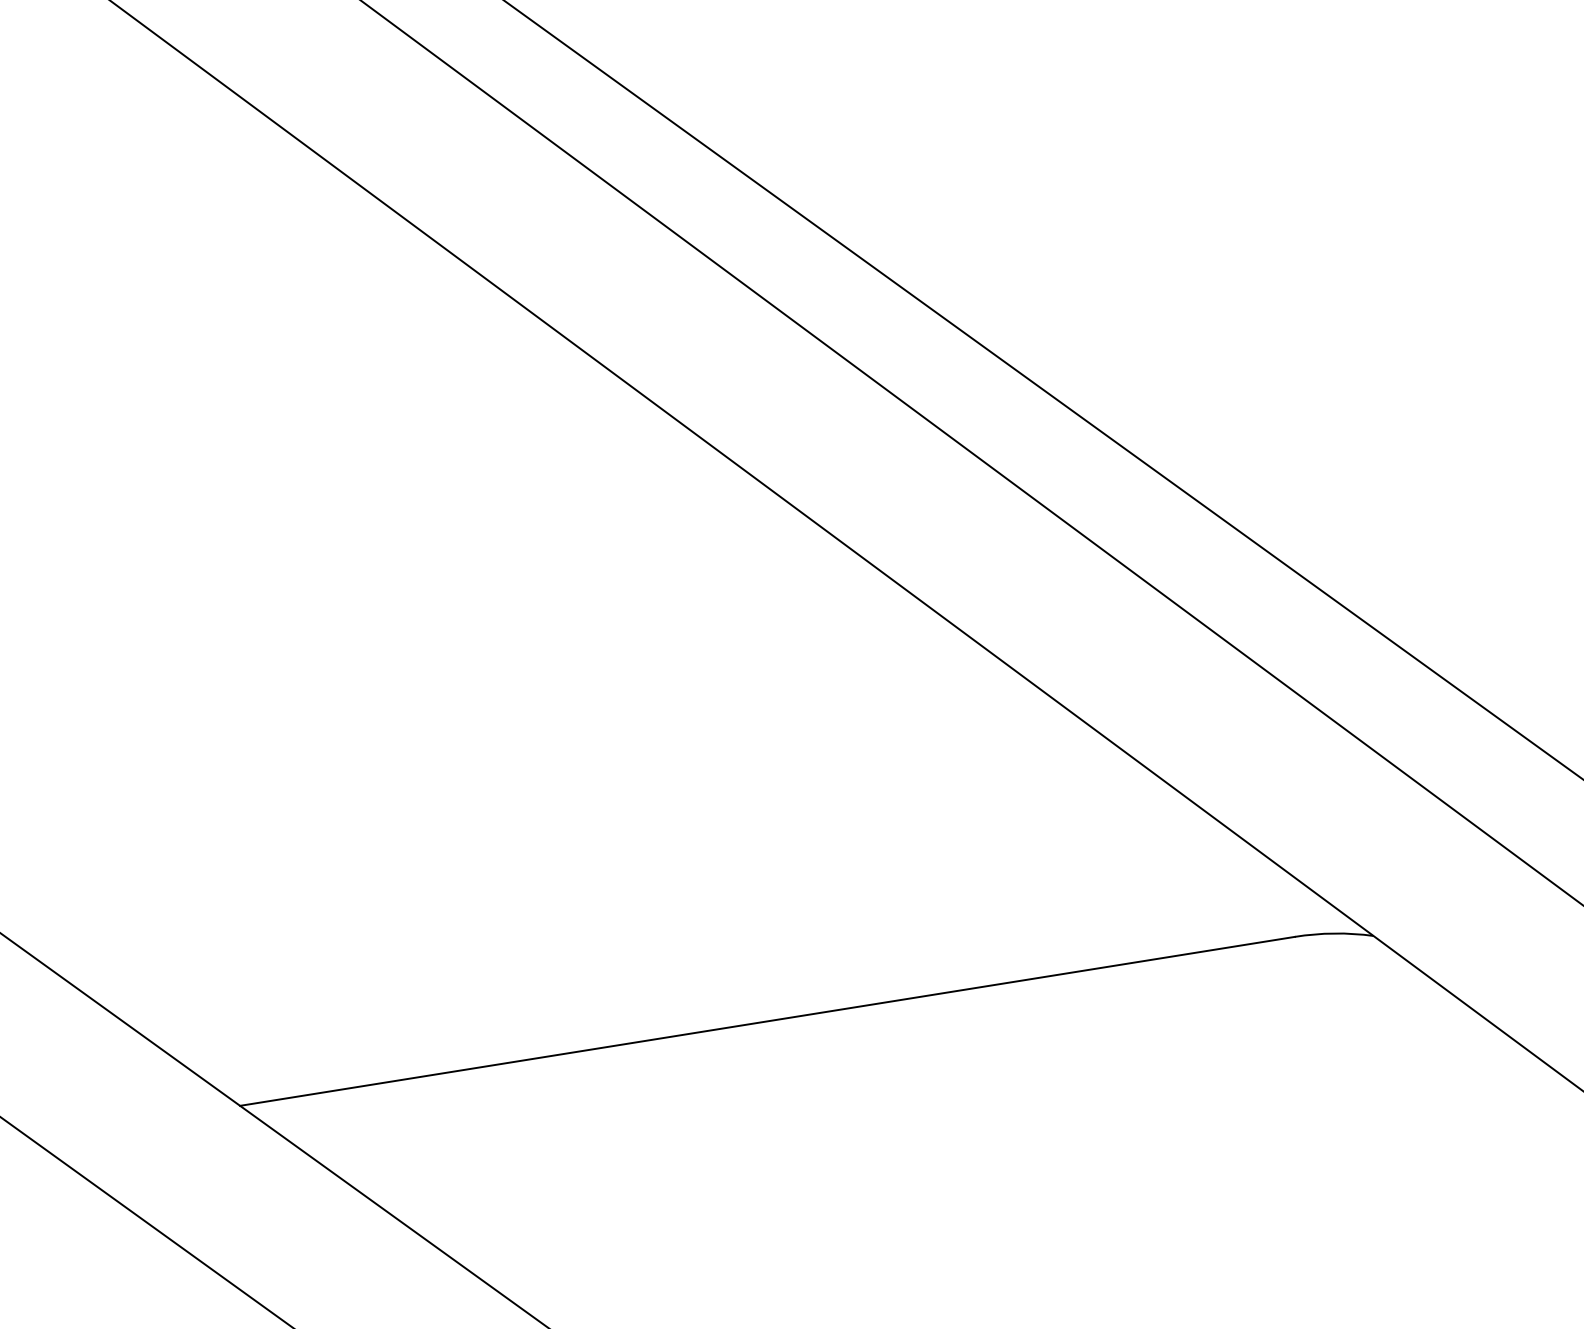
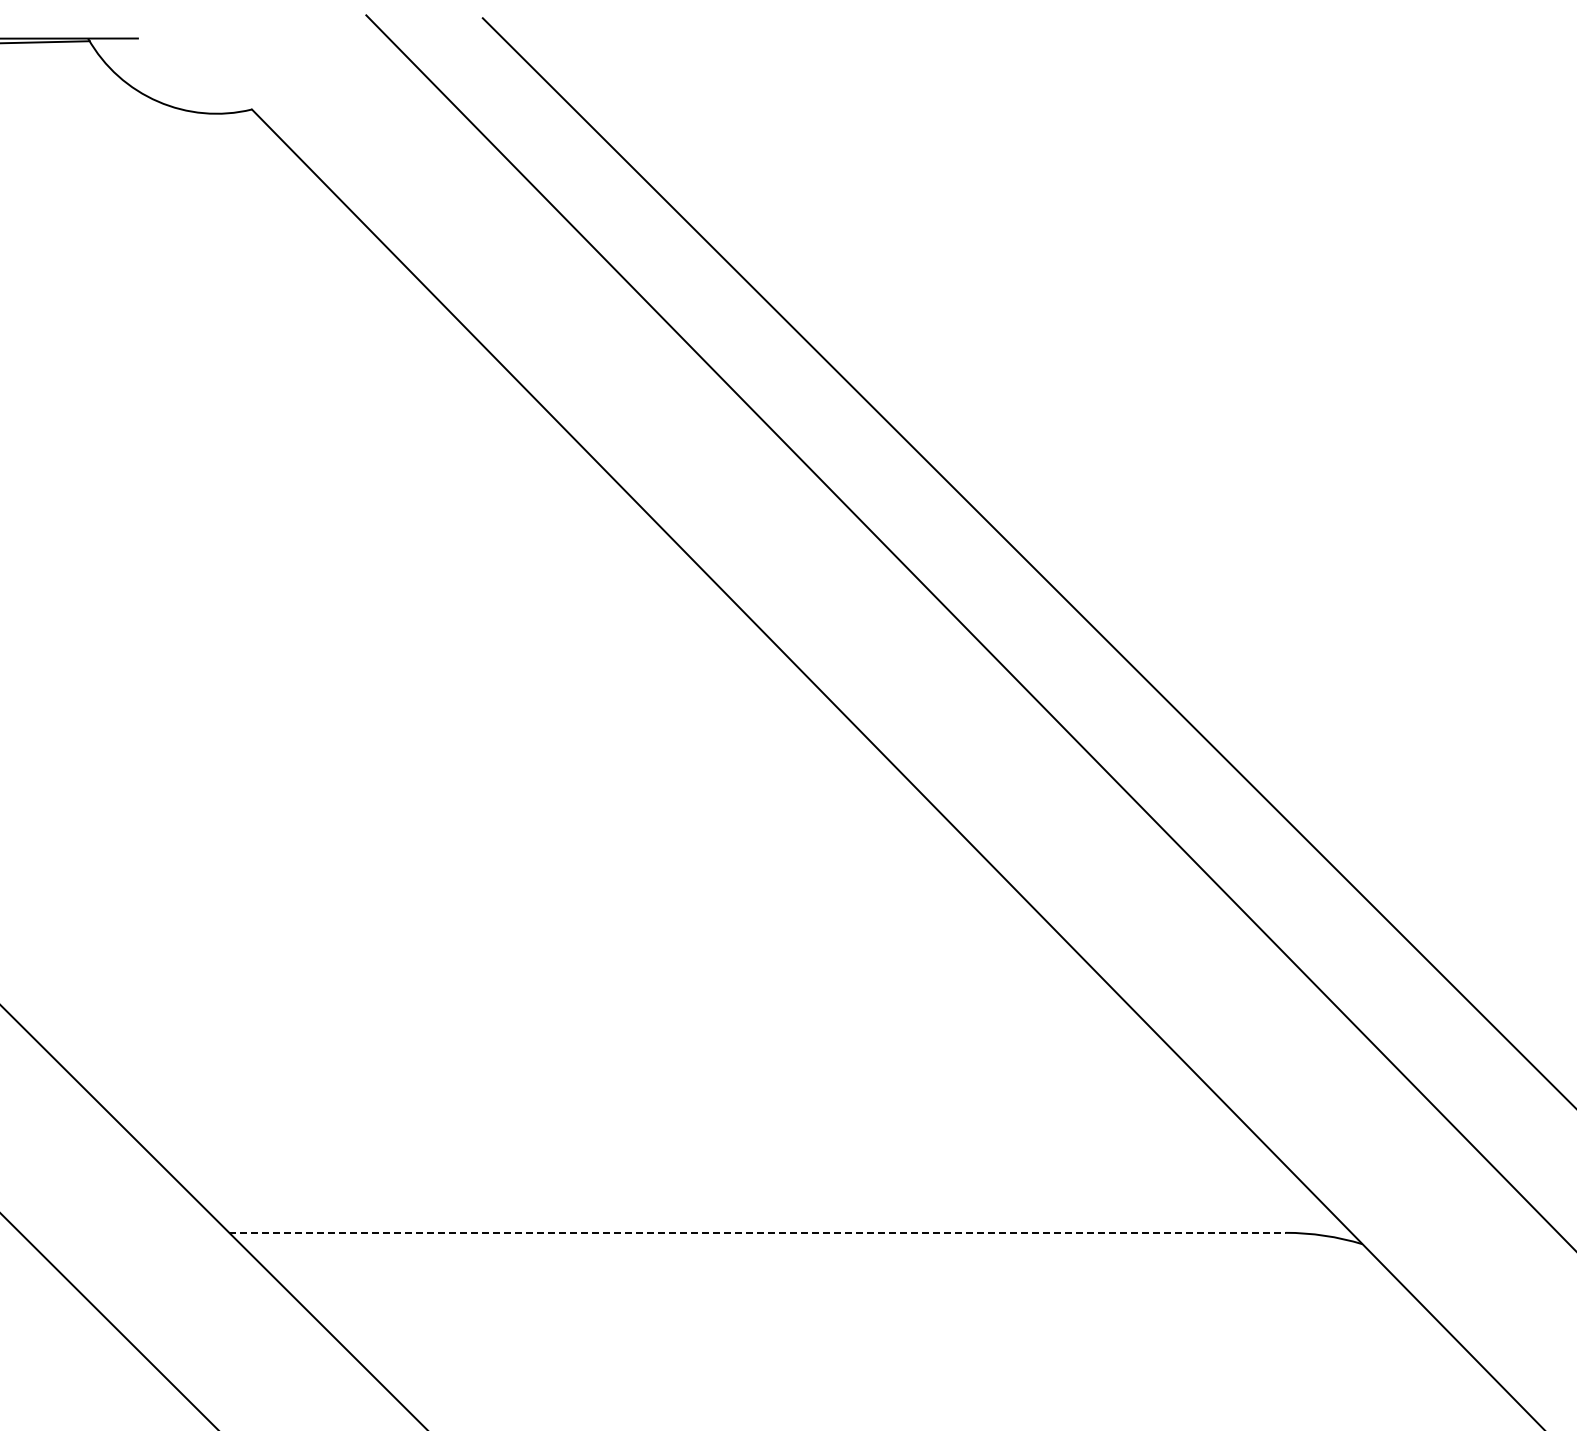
line: (767, 1021) -> (757, 1232), solid -> dashed

